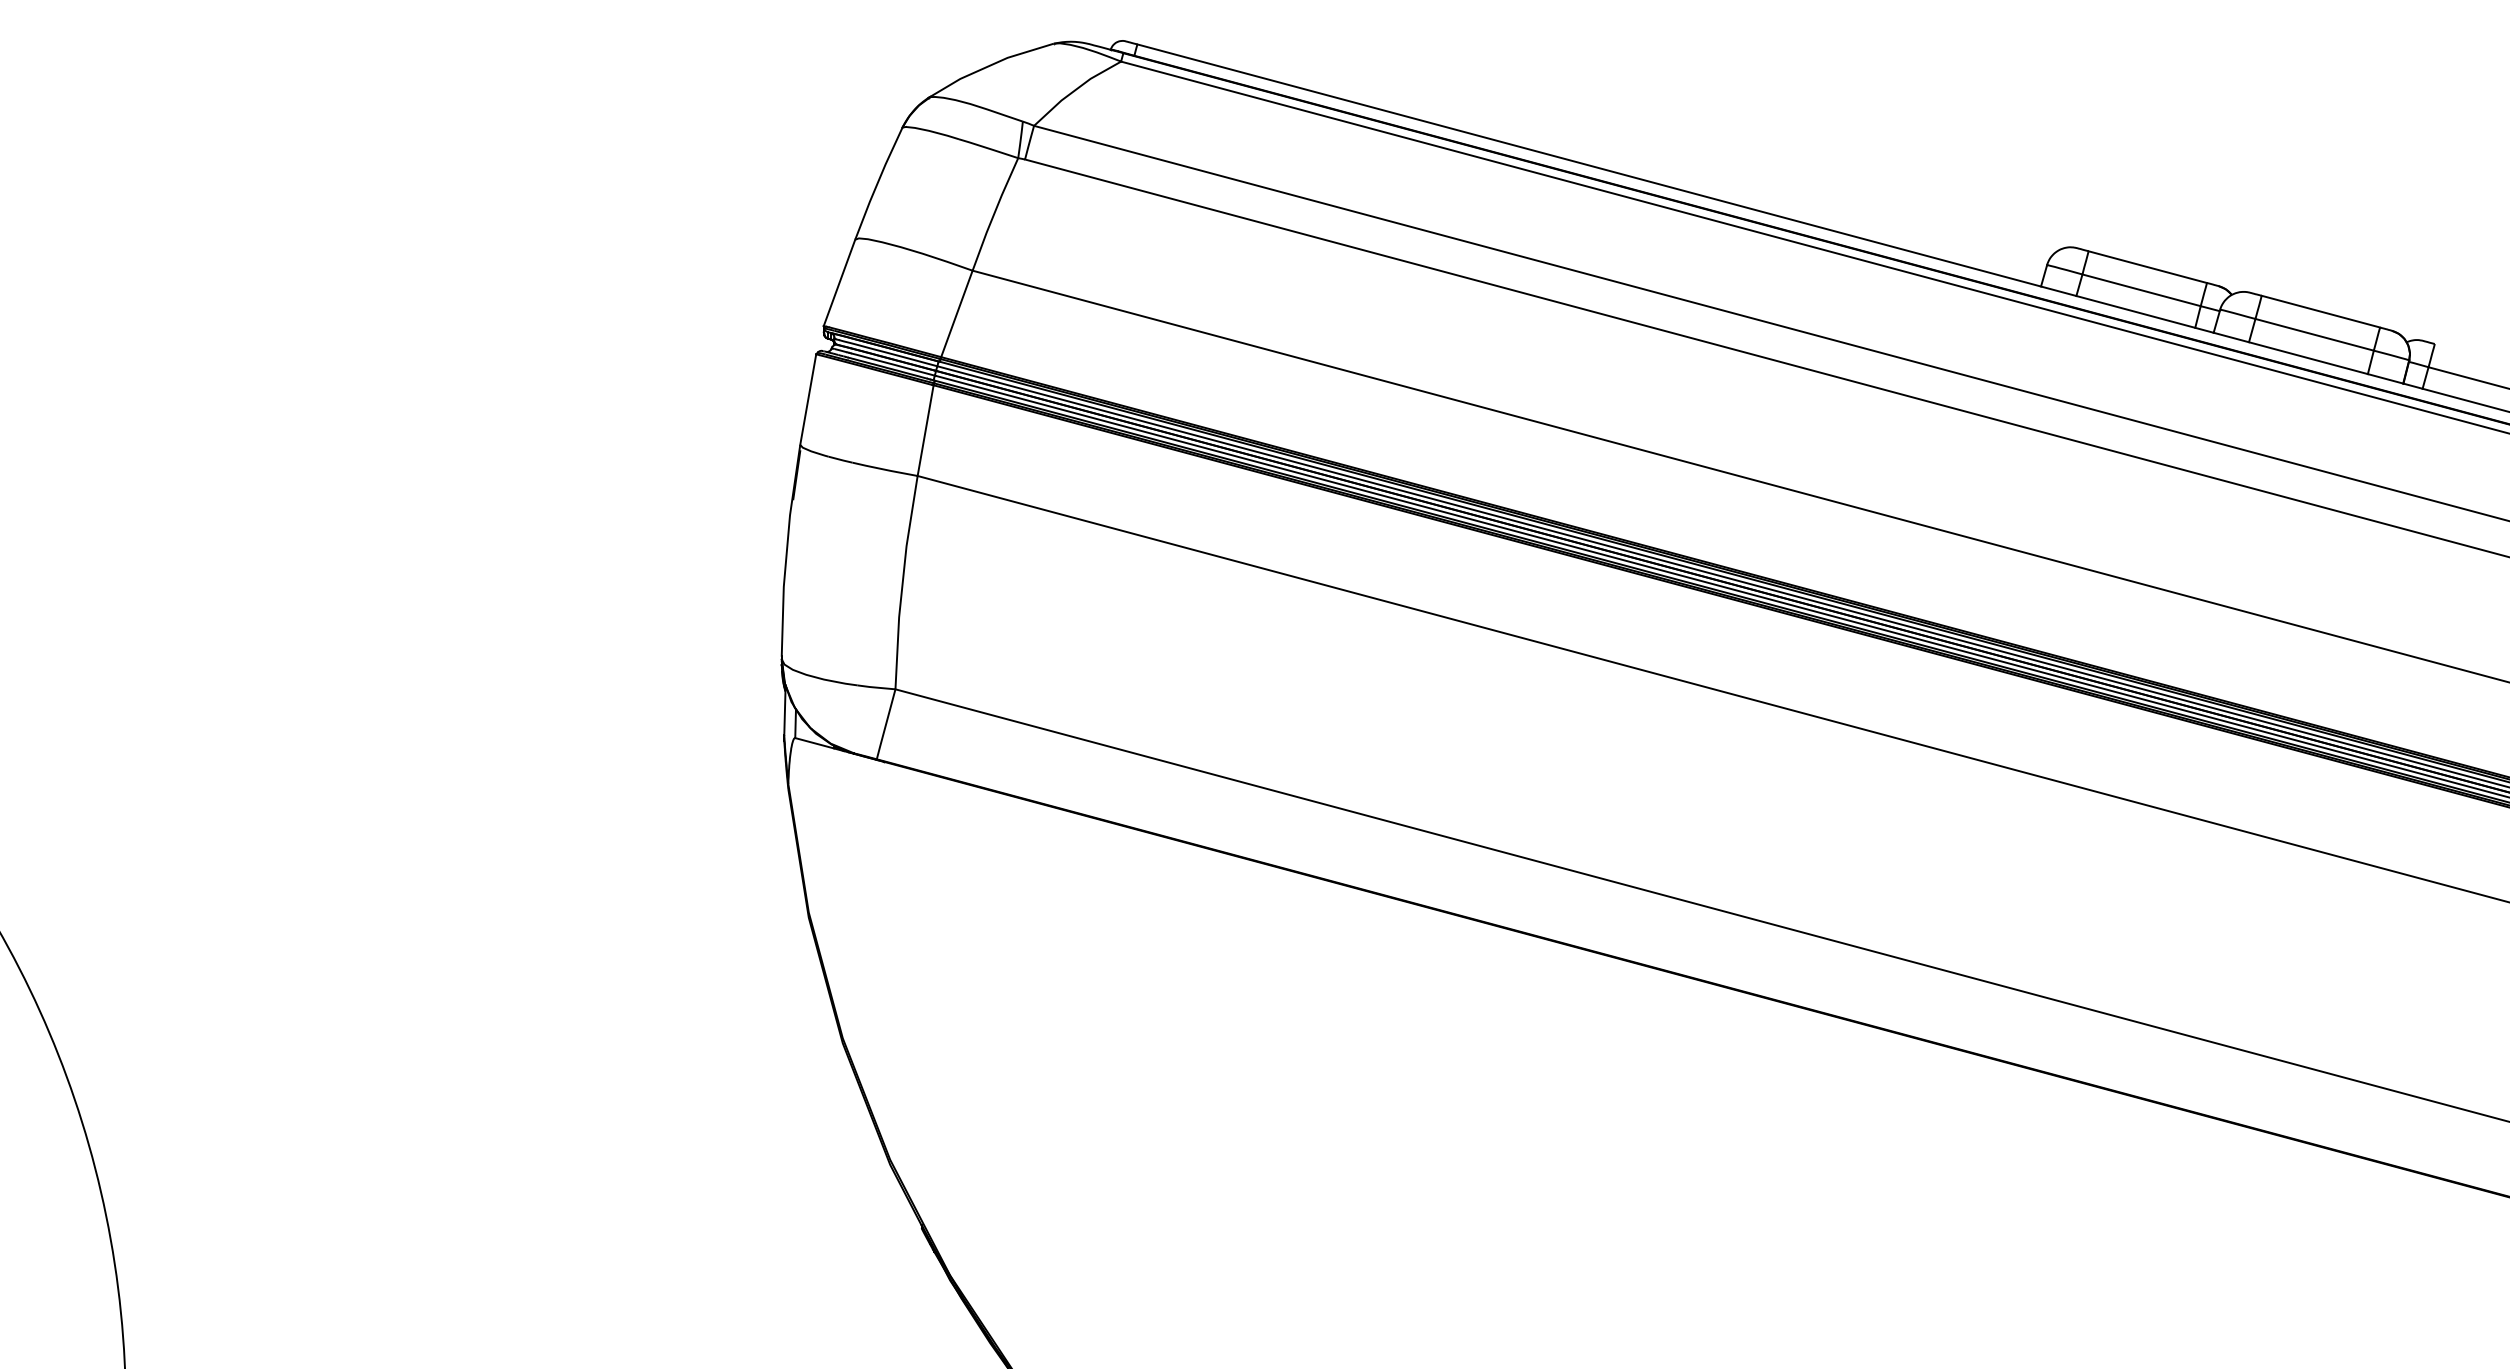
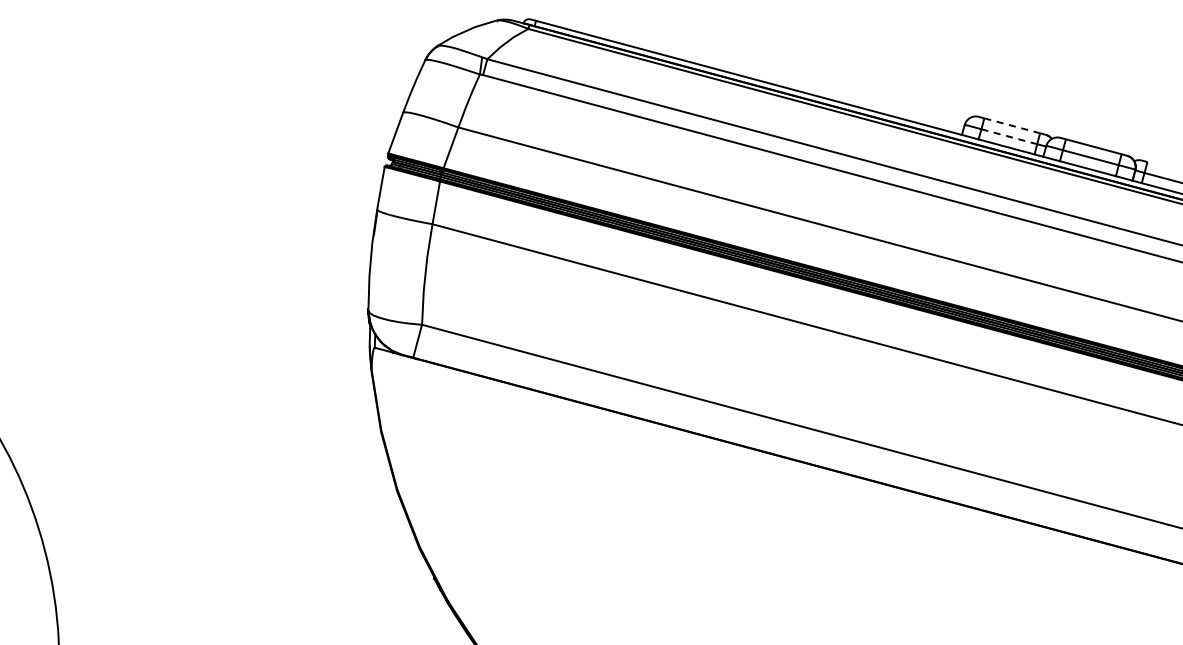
line: (2148, 266) -> (1012, 125), solid -> dashed
line: (2141, 289) -> (1009, 136), solid -> dashed

